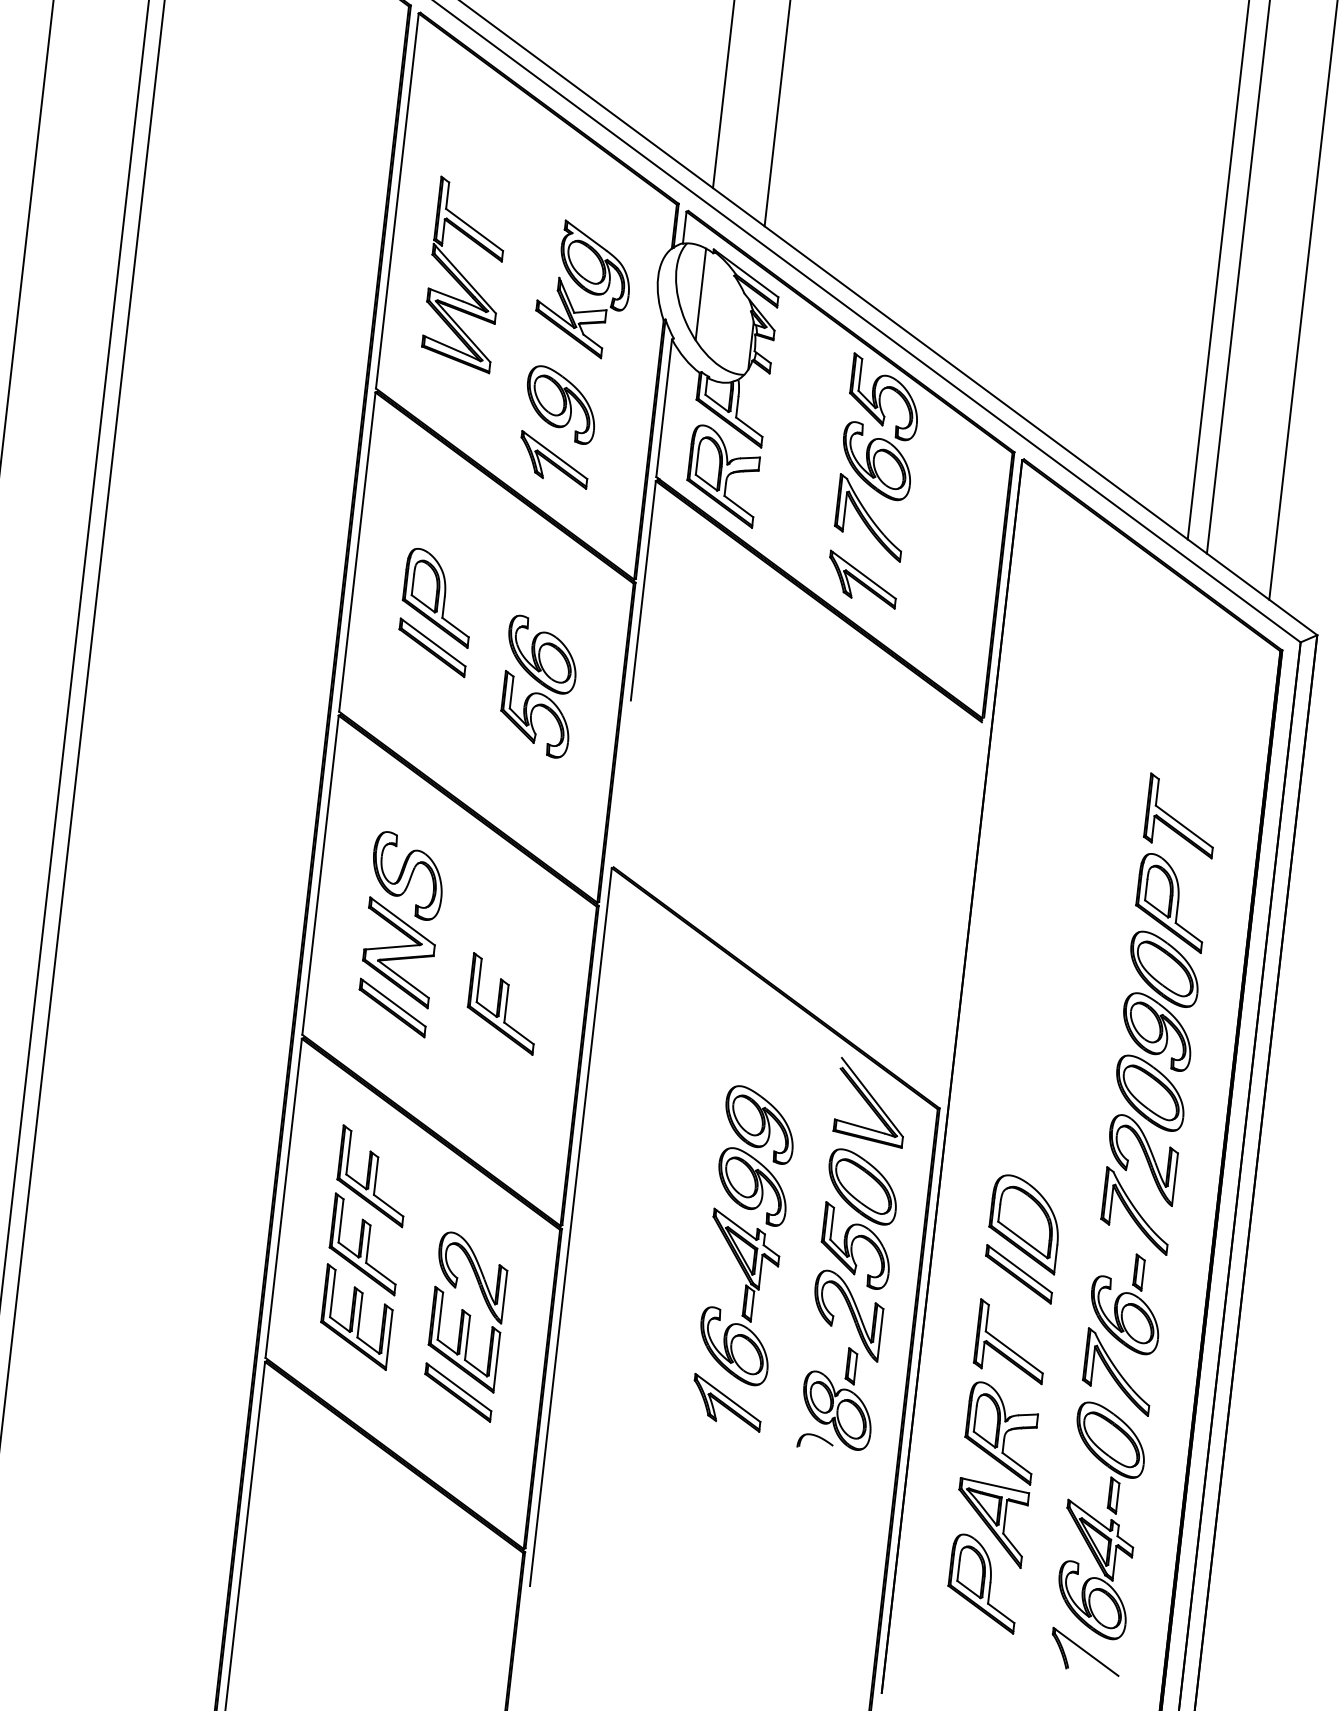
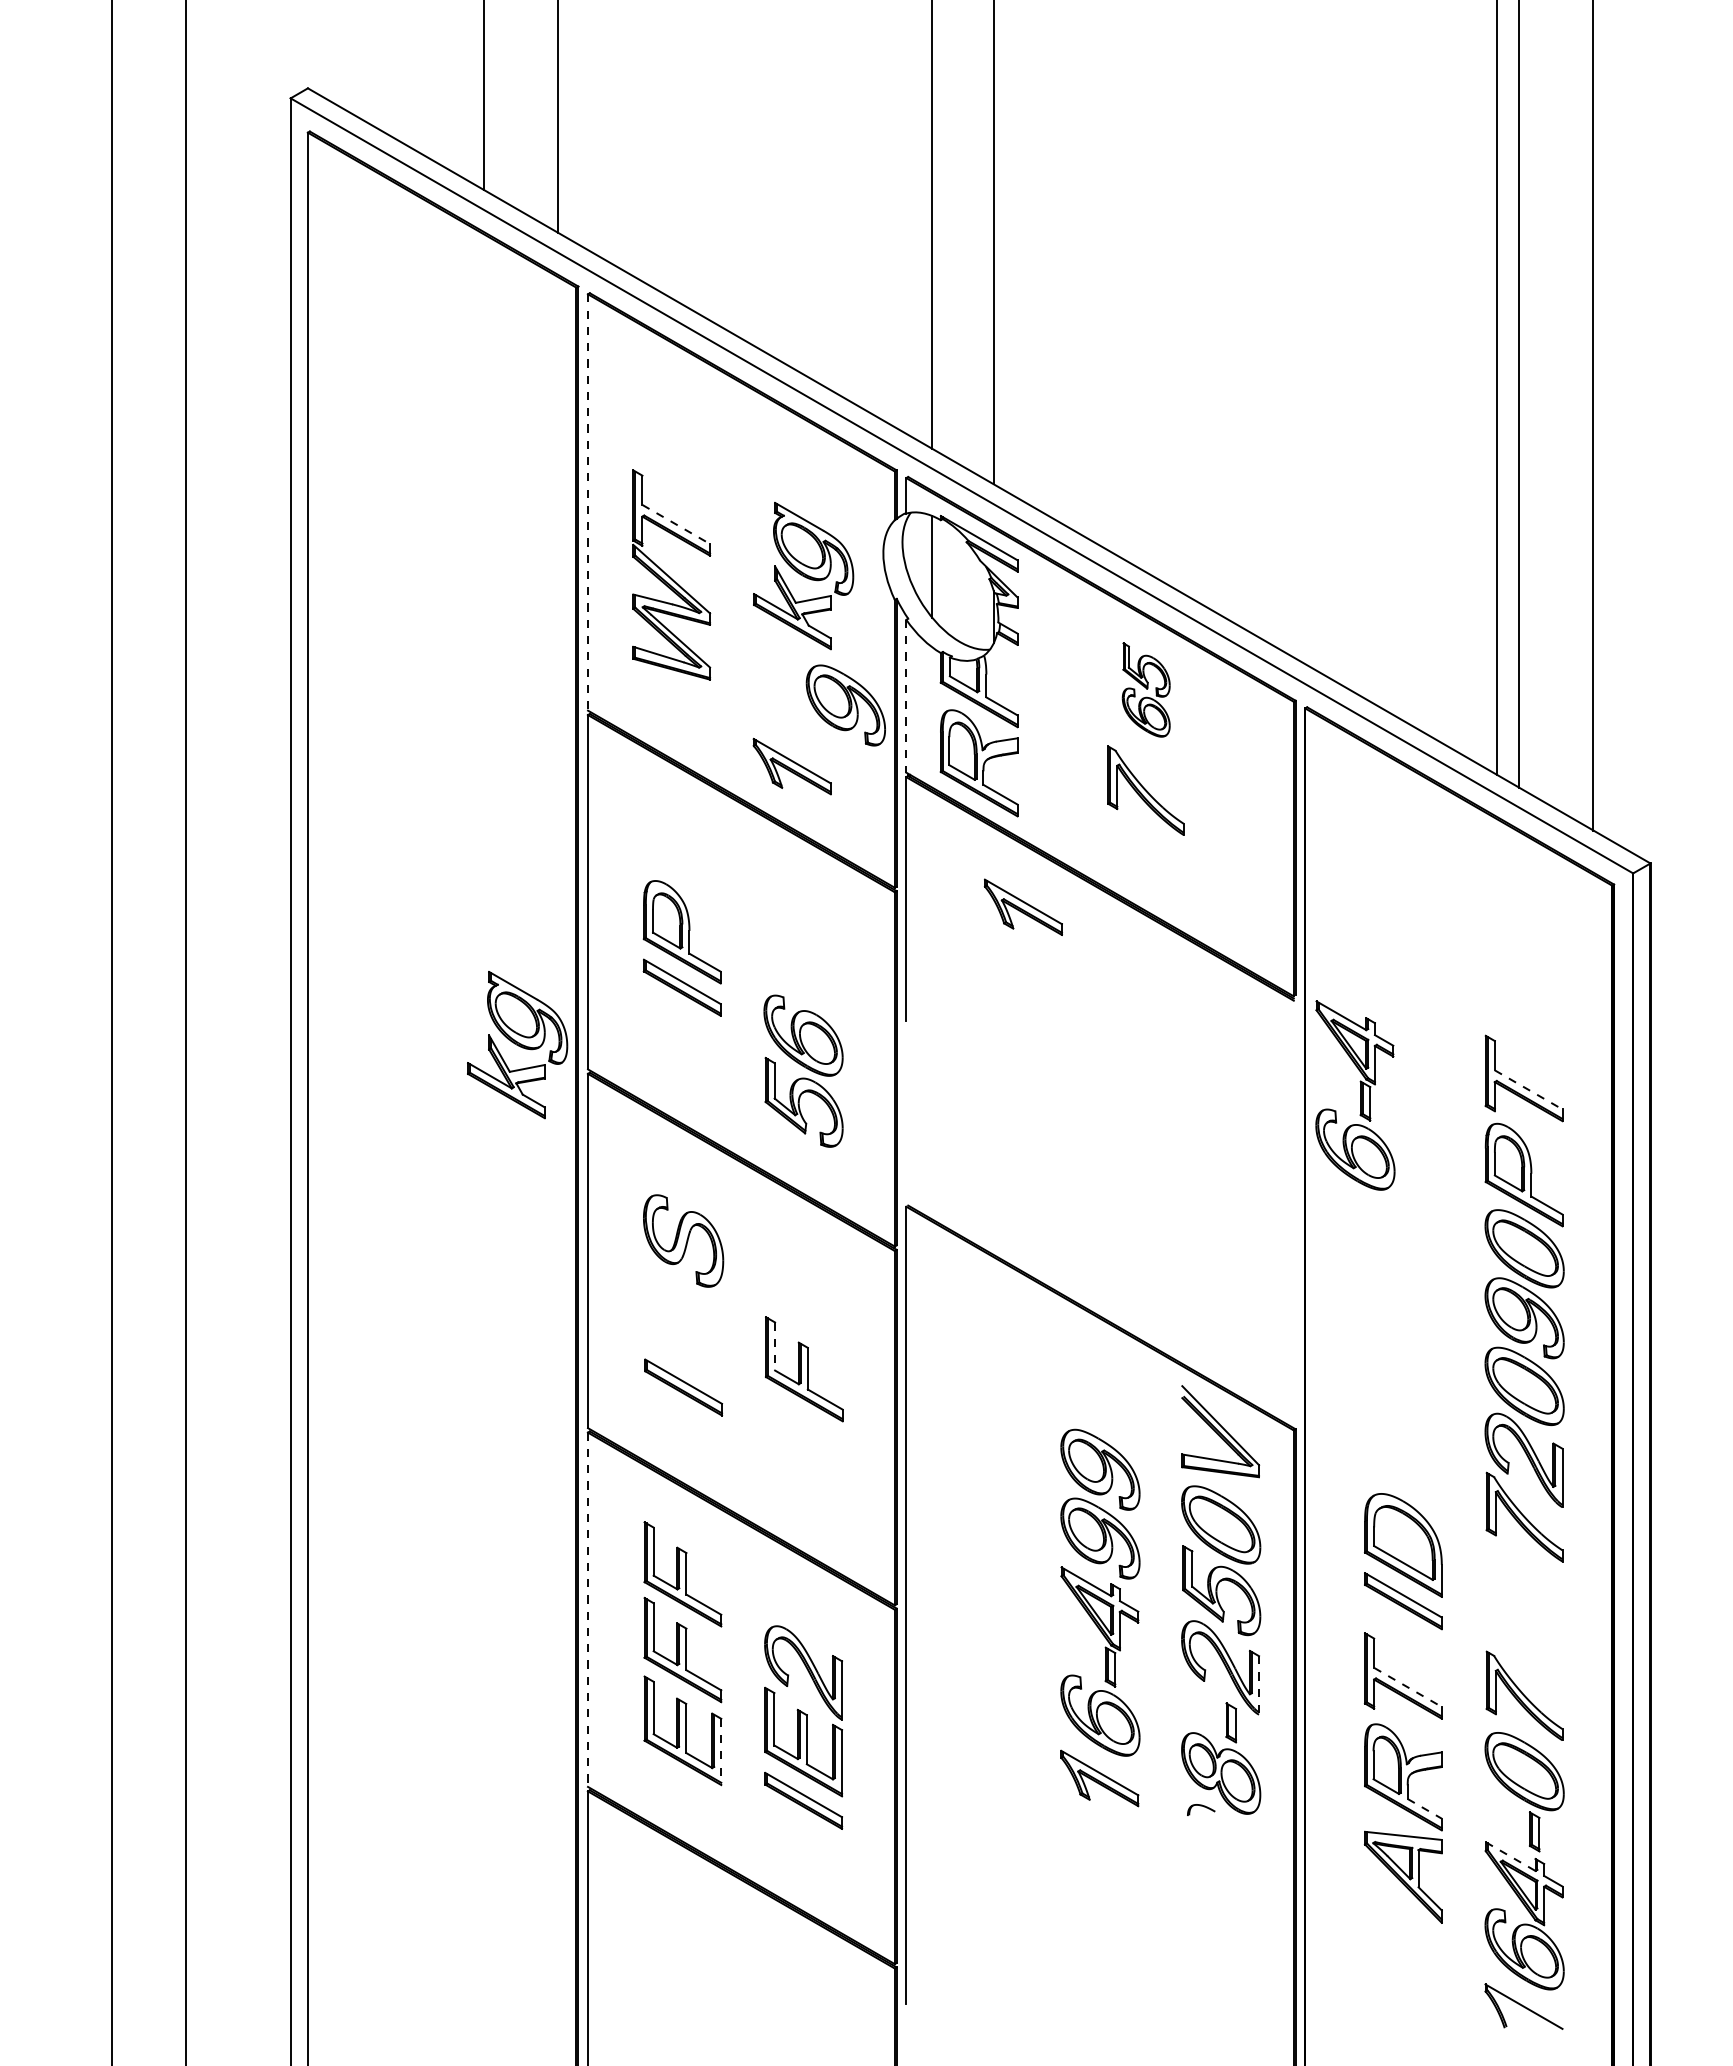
line: (397, 201) -> (588, 502), solid -> dashed
line: (474, 229) -> (676, 524), solid -> dashed
part: (560, 404) -> (845, 705), moved
line: (664, 408) -> (906, 696), solid -> dashed
part: (881, 426) -> (1146, 689), size x0.6
part: (862, 578) -> (1022, 906), moved
part: (278, 682) -> (517, 1045), added
part: (538, 686) -> (803, 1070), moved
part: (1027, 813) -> (1355, 1095), added
line: (1184, 827) -> (1529, 1090), solid -> dashed
part: (398, 953) -> (683, 1326), removed
line: (479, 981) -> (775, 1347), solid -> dashed
line: (284, 1199) -> (588, 1610), solid -> dashed
part: (1126, 1302) -> (1524, 1618), removed
line: (880, 1335) -> (1259, 1685), solid -> dashed
line: (389, 1340) -> (721, 1752), solid -> dashed
line: (1014, 1352) -> (1408, 1687), solid -> dashed
part: (815, 1441) -> (1201, 1809), size x0.7
line: (1016, 1463) -> (1424, 1808), solid -> dashed
line: (1089, 1515) -> (1510, 1856), solid -> dashed
part: (983, 1583) -> (1403, 1944), removed

